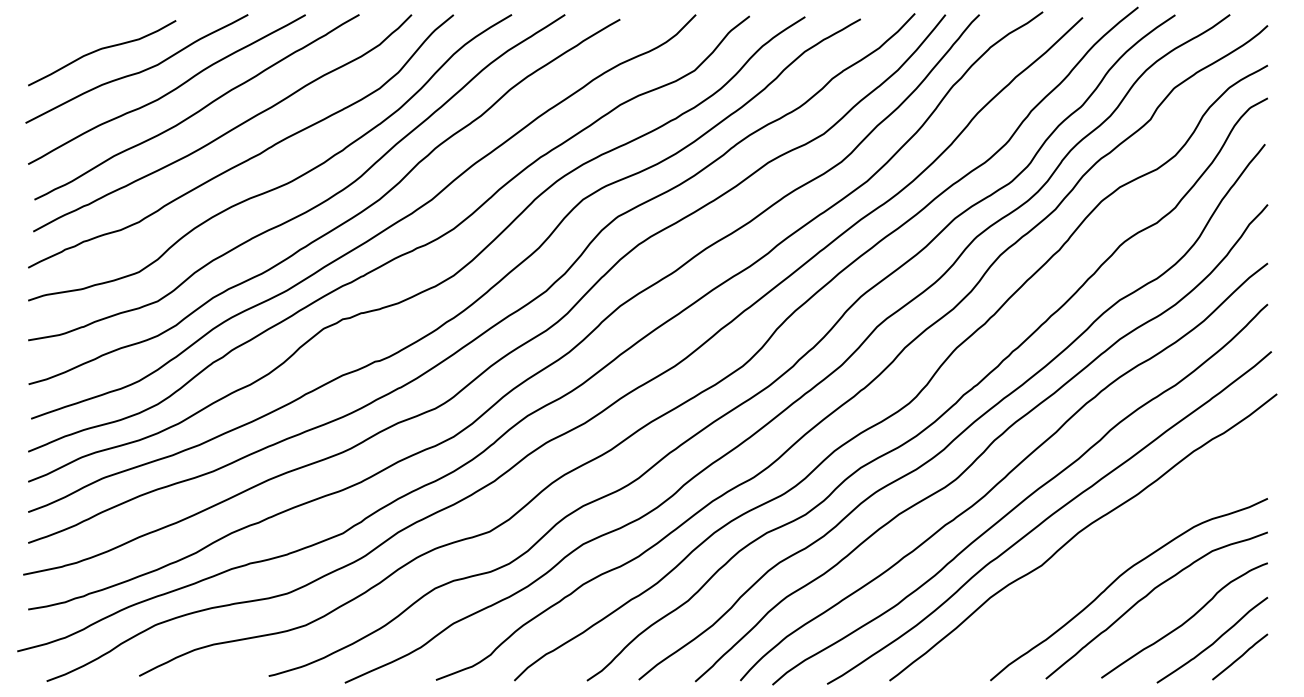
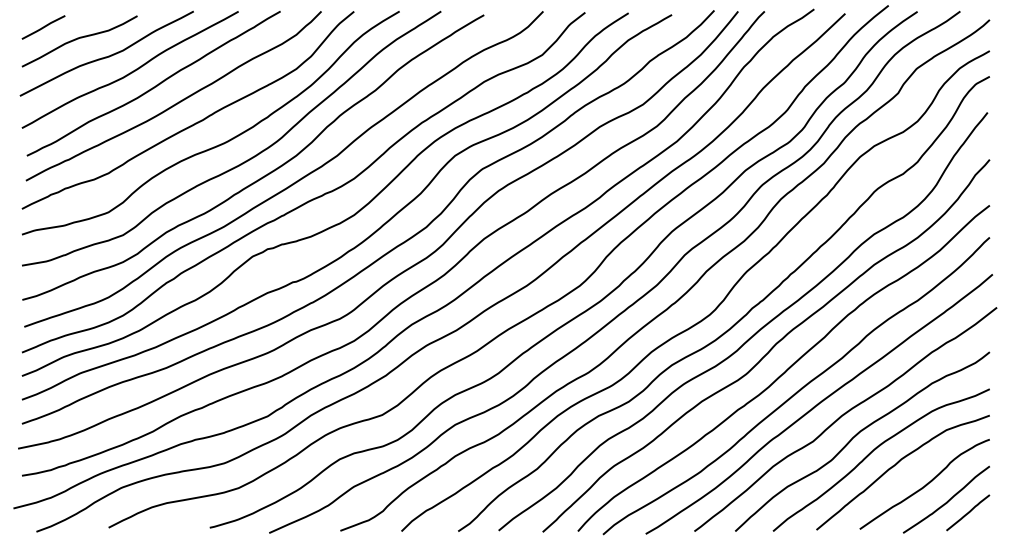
line: (55, 35) -> (43, 27), added
curve: (1098, 557) -> (857, 435), added

